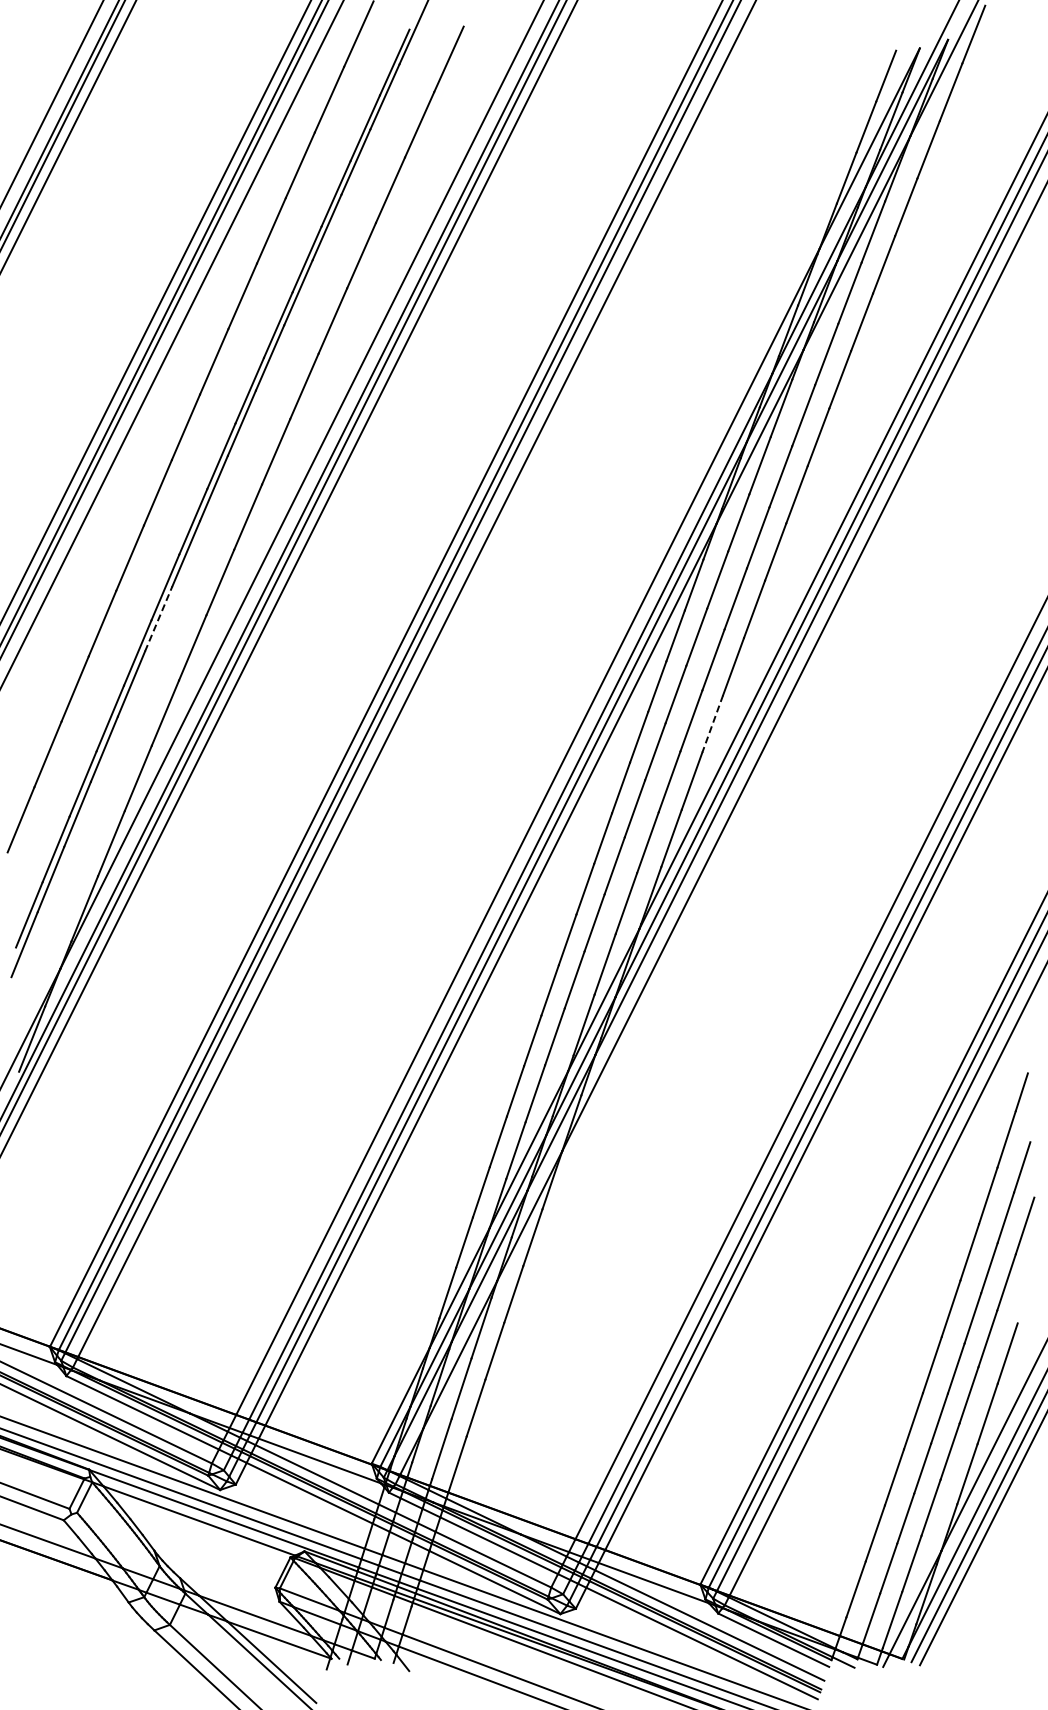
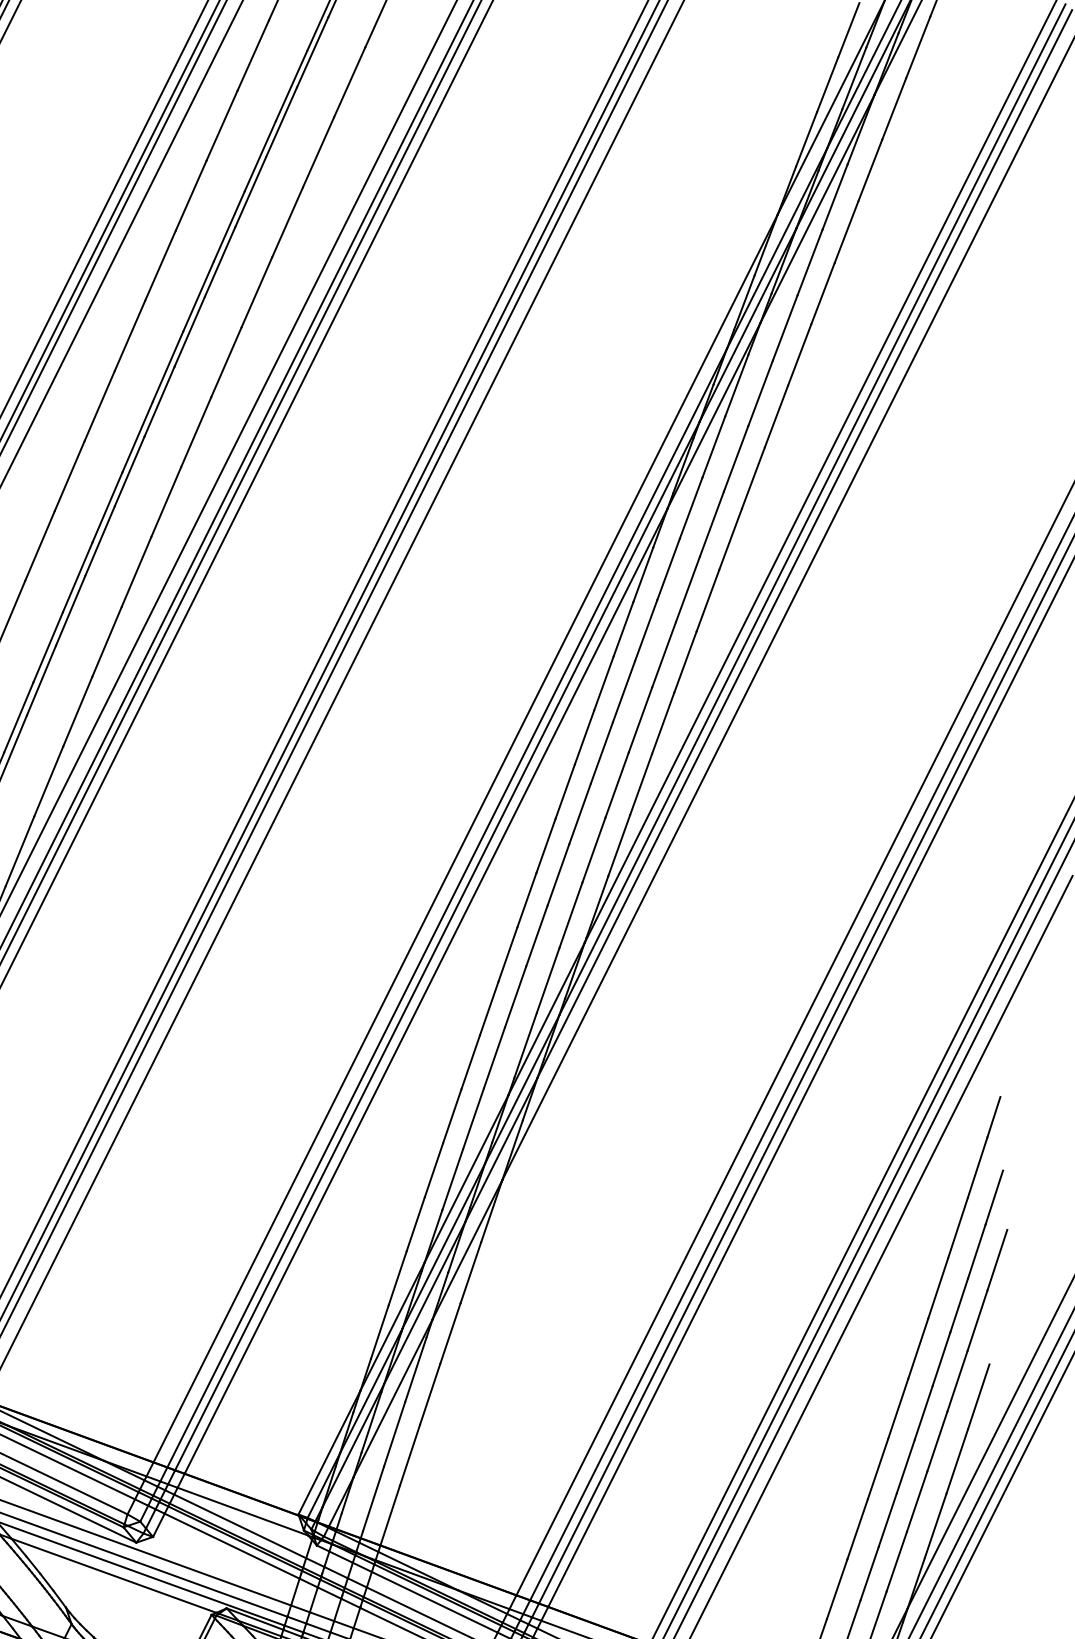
line: (158, 618) -> (70, 610), dashed -> solid
line: (712, 724) -> (662, 723), dashed -> solid

